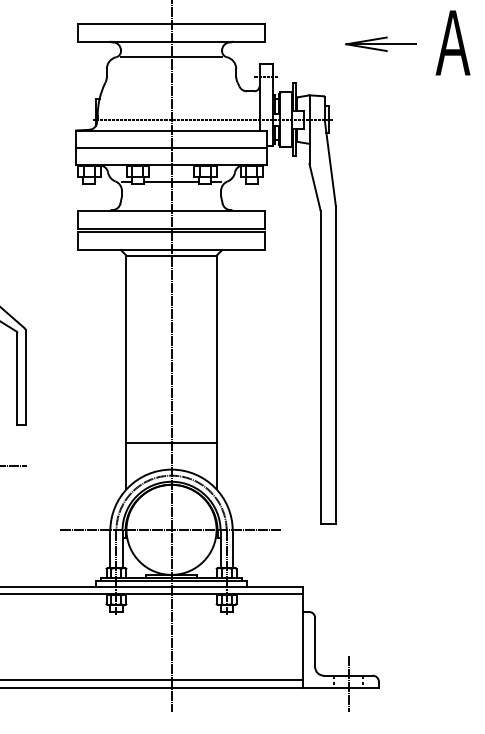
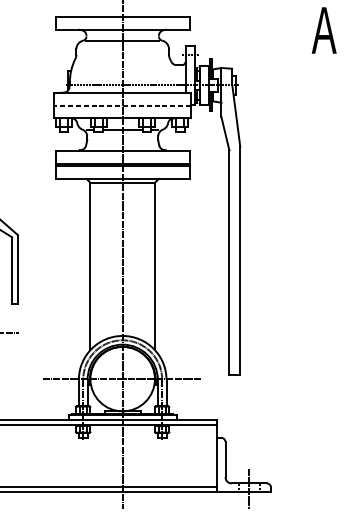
part: (380, 43) -> (272, 30), removed
line: (171, 147) -> (122, 105), solid -> dashed
line: (171, 443) -> (122, 317), removed

